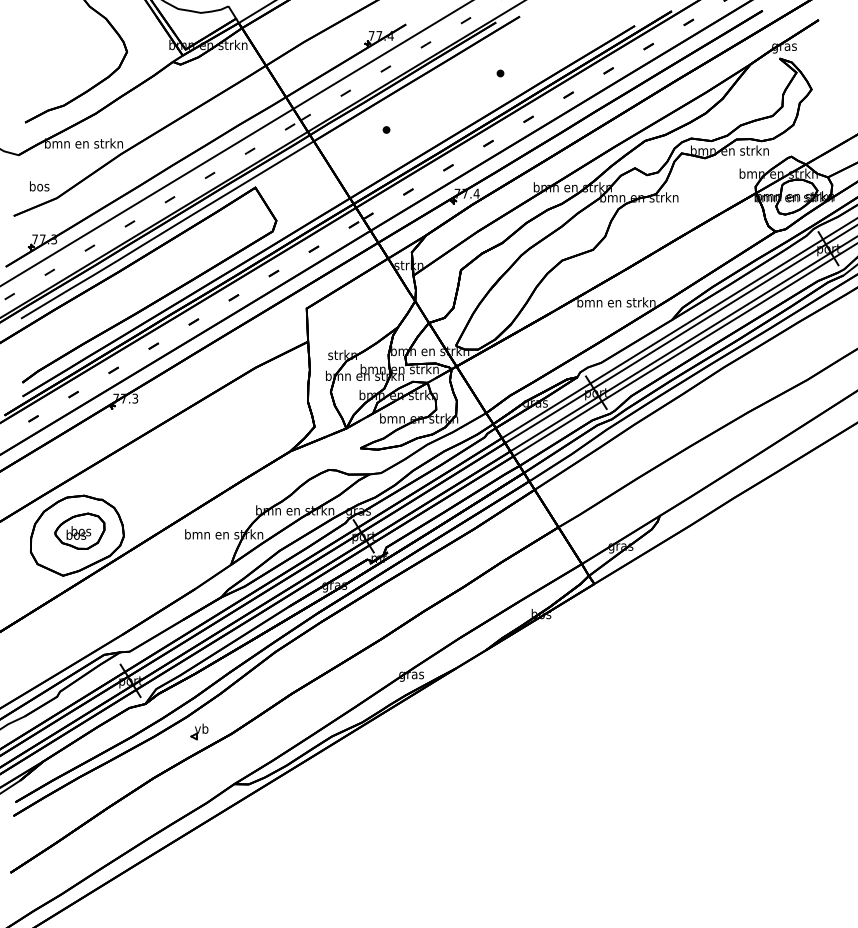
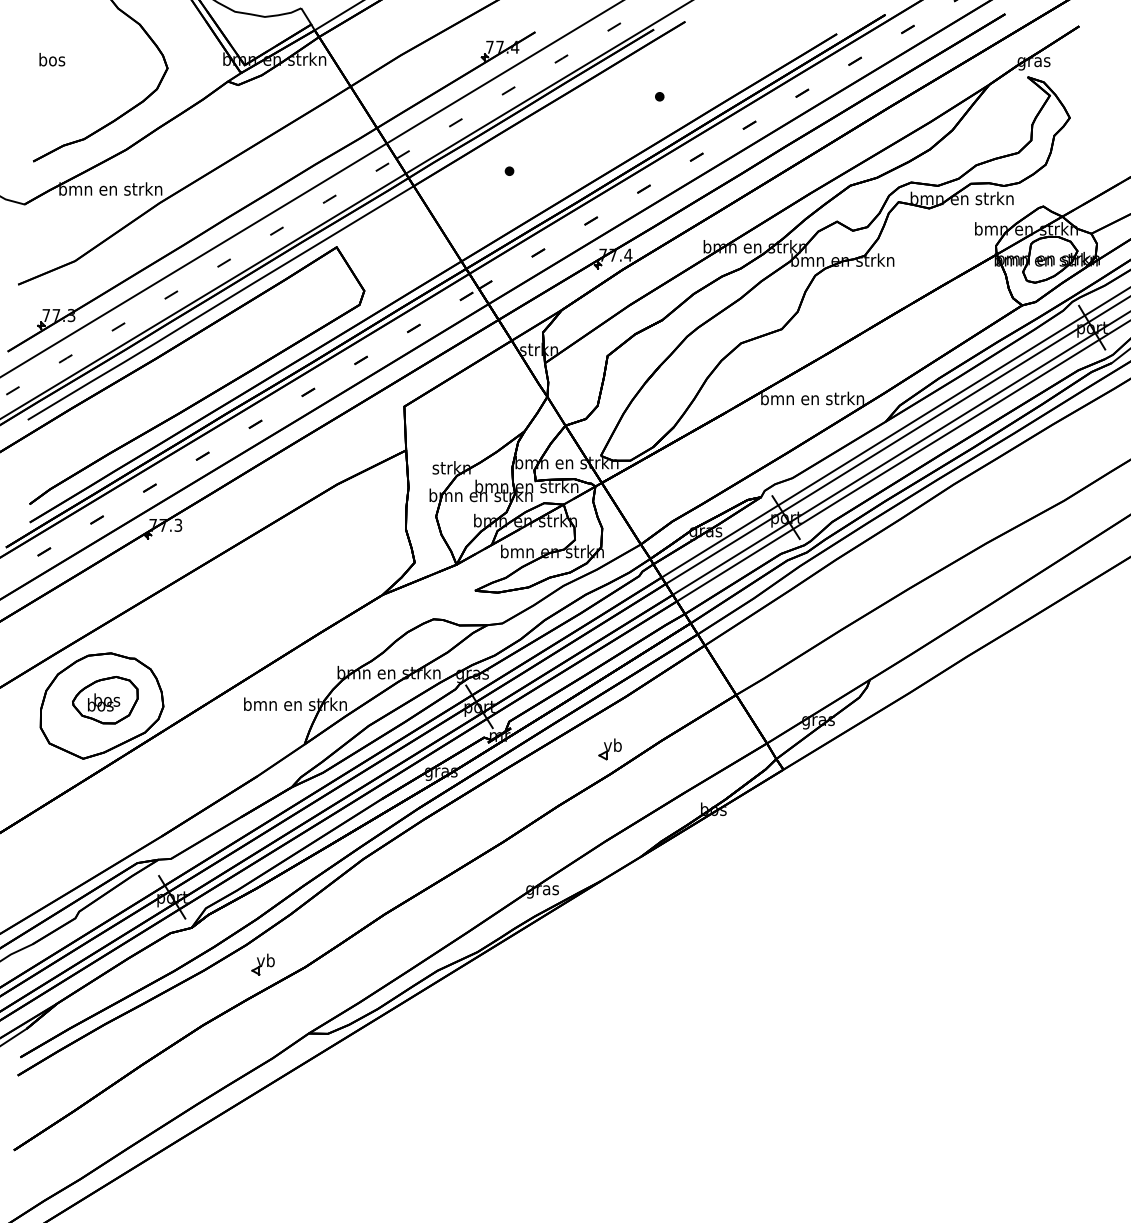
text: (39, 186) -> (52, 59), moved
part: (462, 568) -> (609, 749), added

